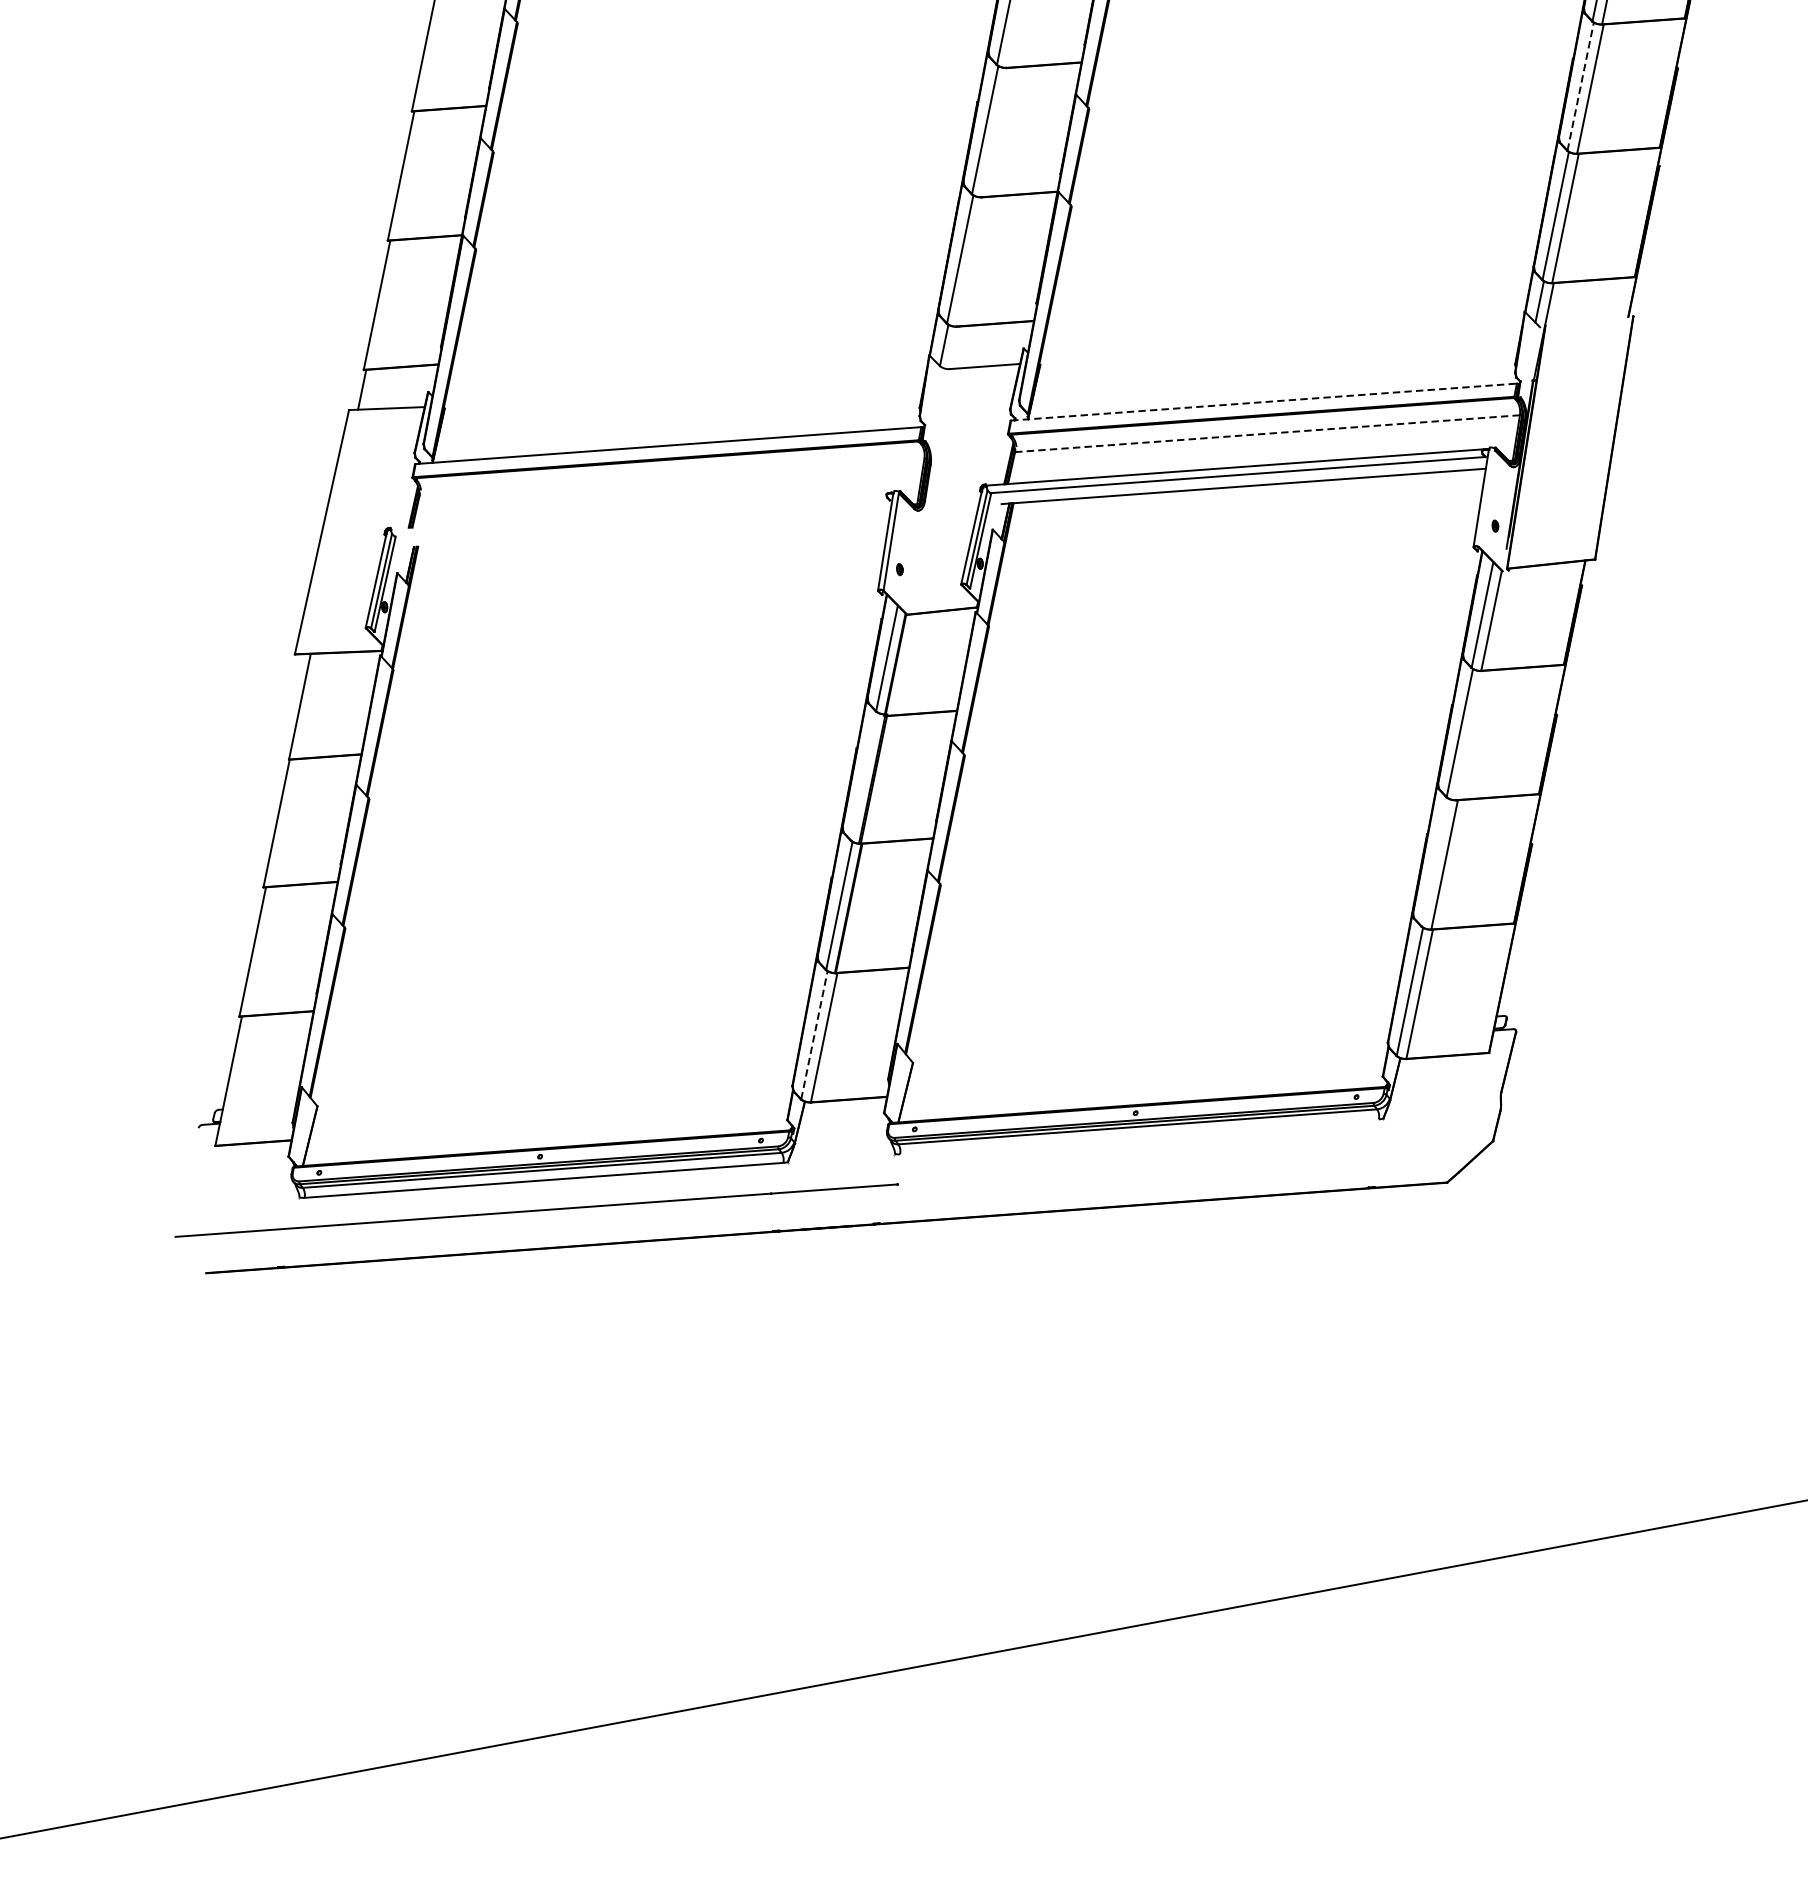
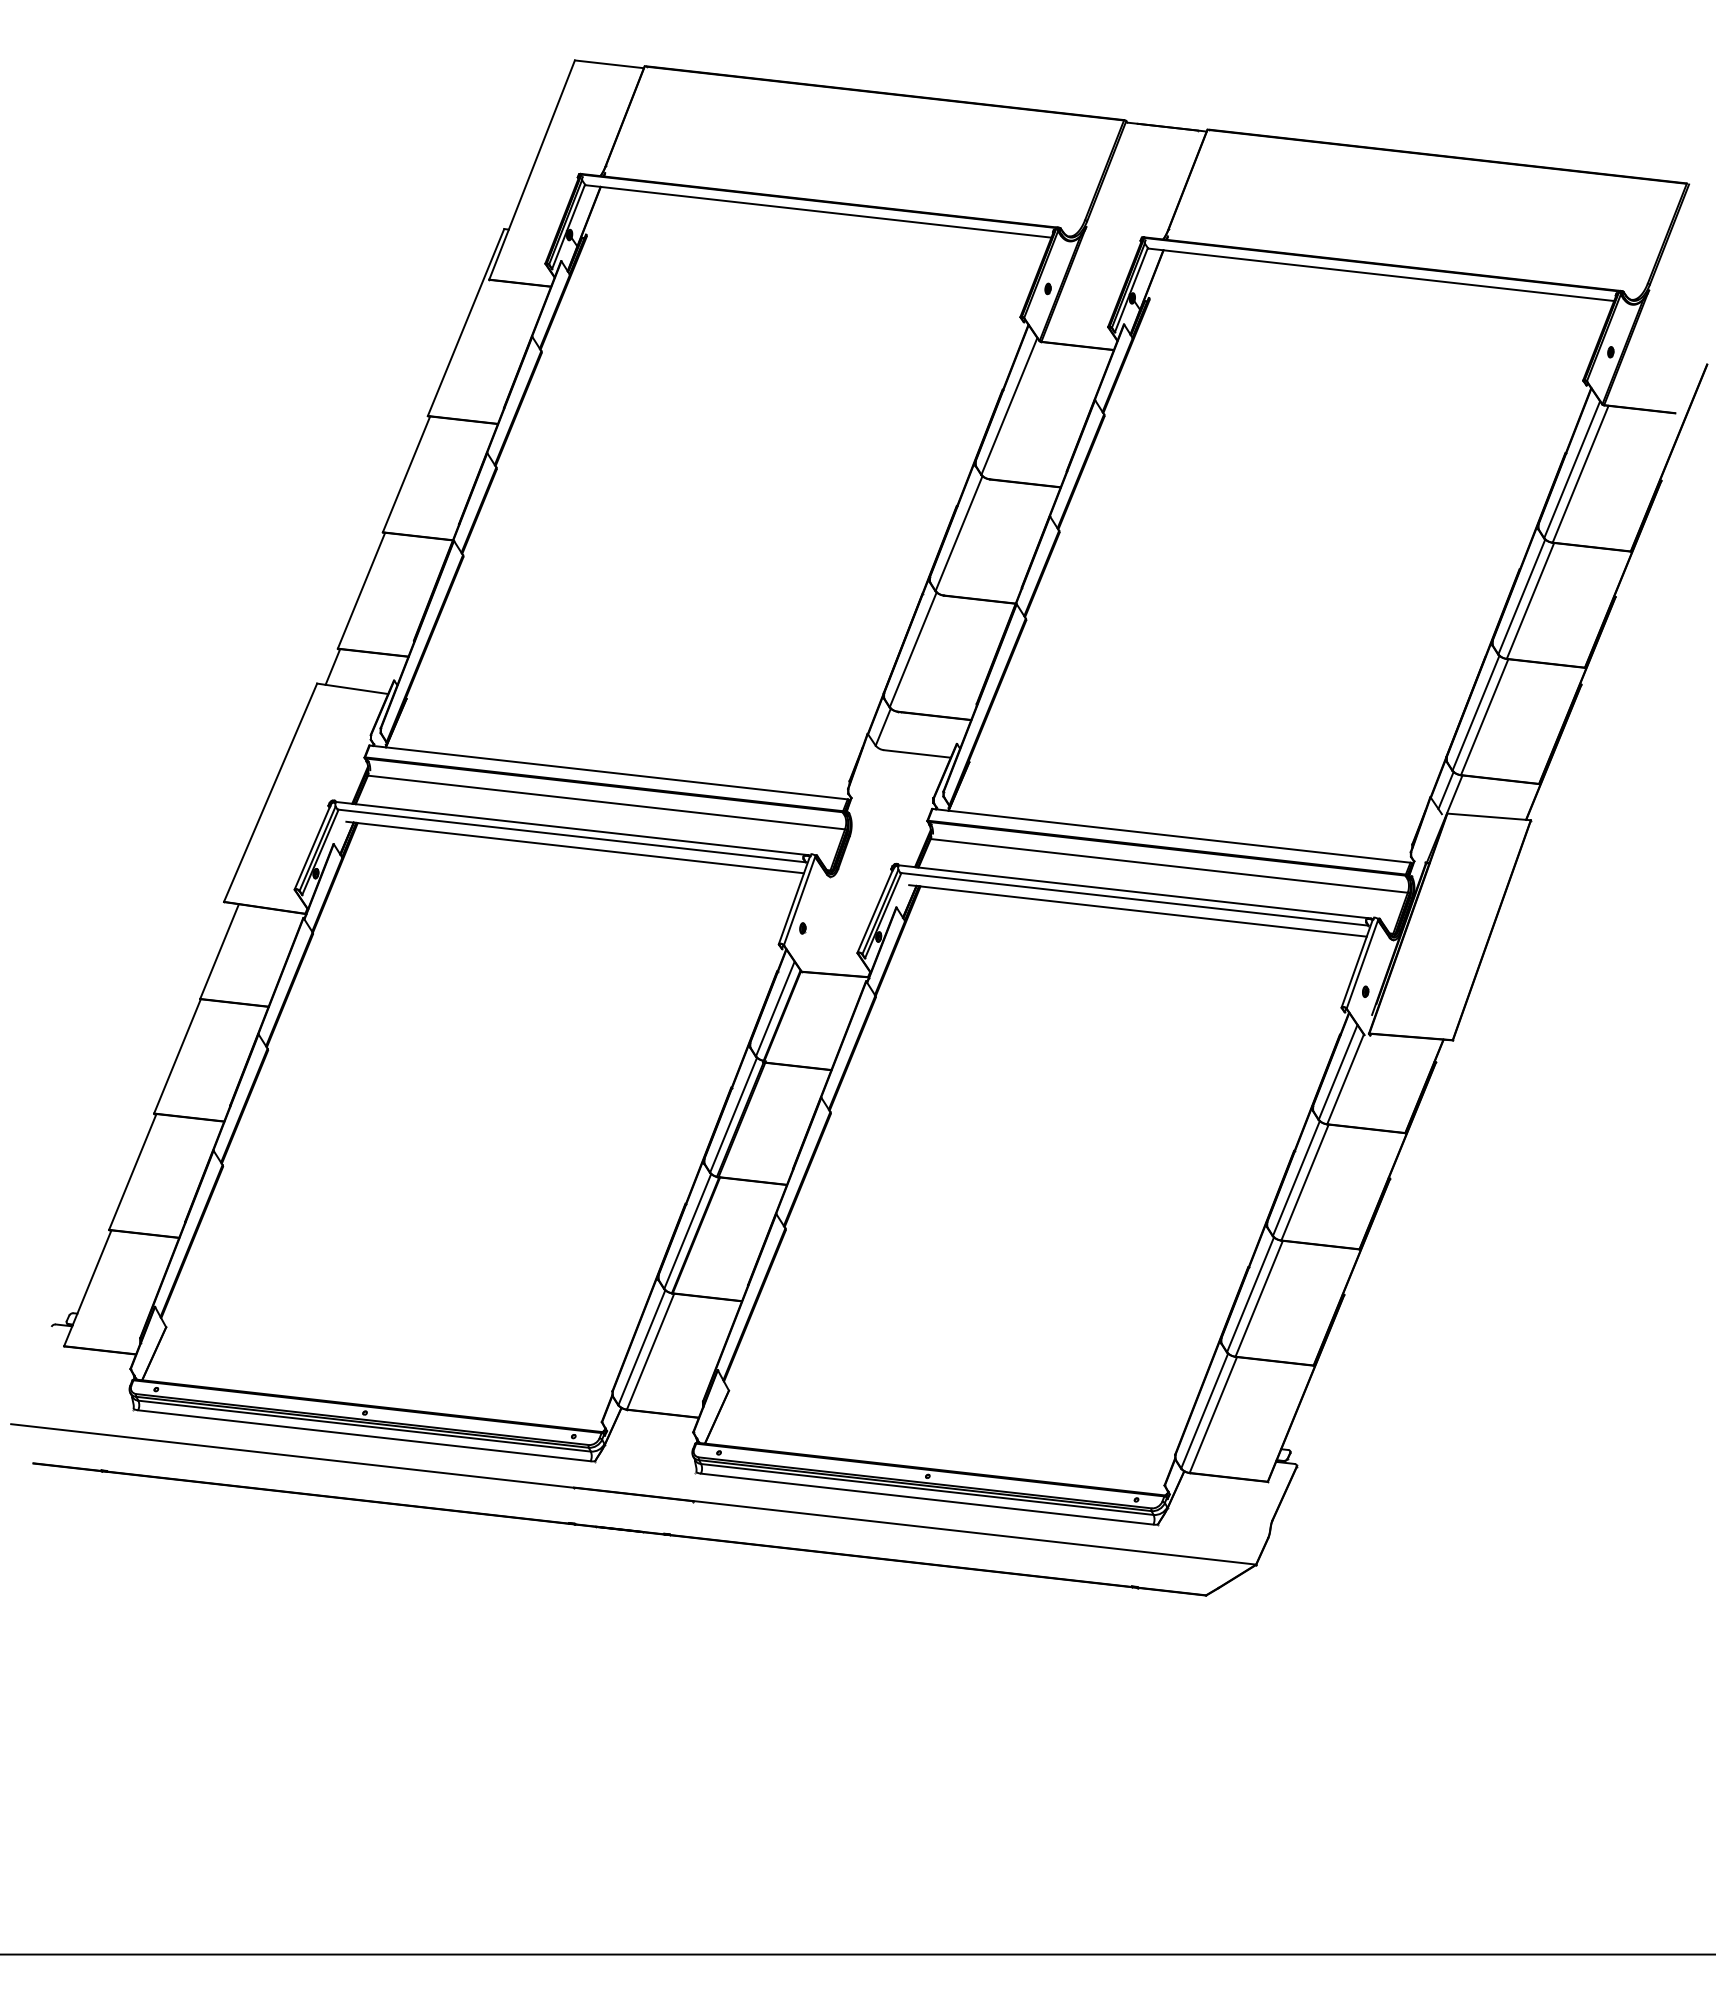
line: (1580, 86) -> (1521, 596), dashed -> solid
line: (1588, 320) -> (1488, 816), added
line: (1264, 401) -> (1172, 835), dashed -> solid
line: (1267, 433) -> (1169, 865), dashed -> solid
line: (671, 477) -> (606, 802), added
line: (1486, 497) -> (1362, 963), added
line: (639, 511) -> (570, 828), added
line: (642, 518) -> (571, 835), added
line: (647, 530) -> (574, 847), added
line: (1469, 735) -> (1304, 1182), added
line: (864, 775) -> (733, 1114), added
line: (1434, 862) -> (1250, 1294), added
line: (813, 1035) -> (641, 1347), dashed -> solid
line: (1138, 1136) -> (926, 1498), added
line: (1131, 1166) -> (914, 1525), added

